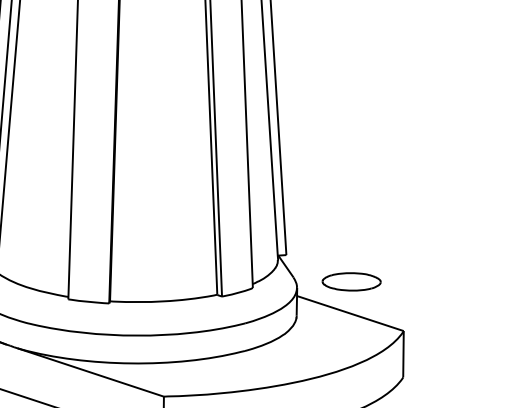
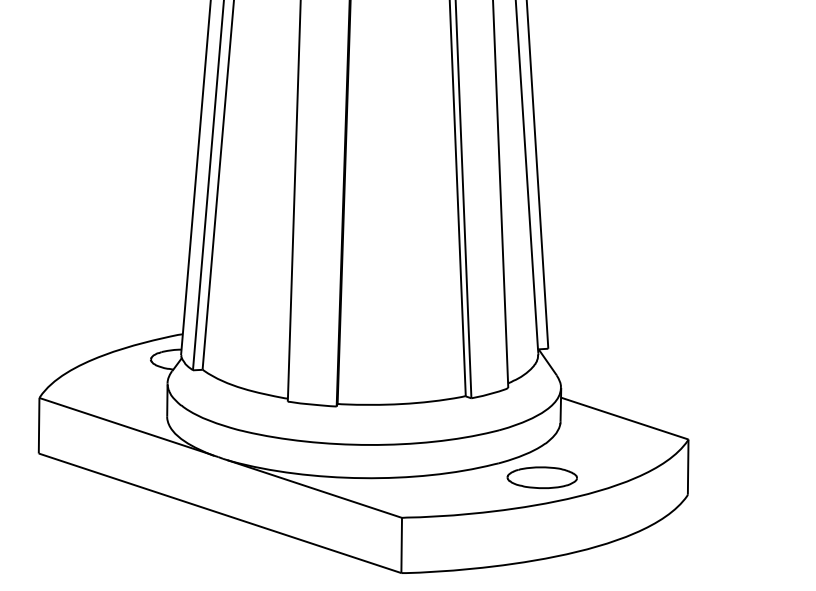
part: (351, 281) -> (541, 477), moved

